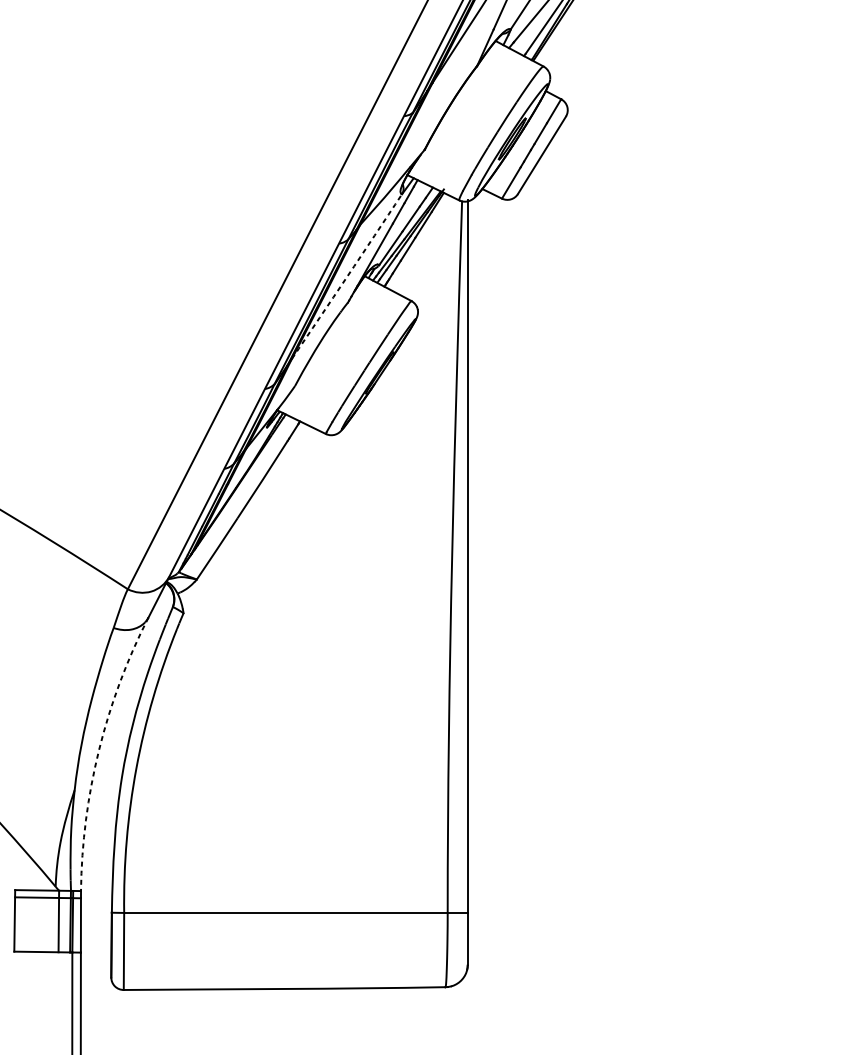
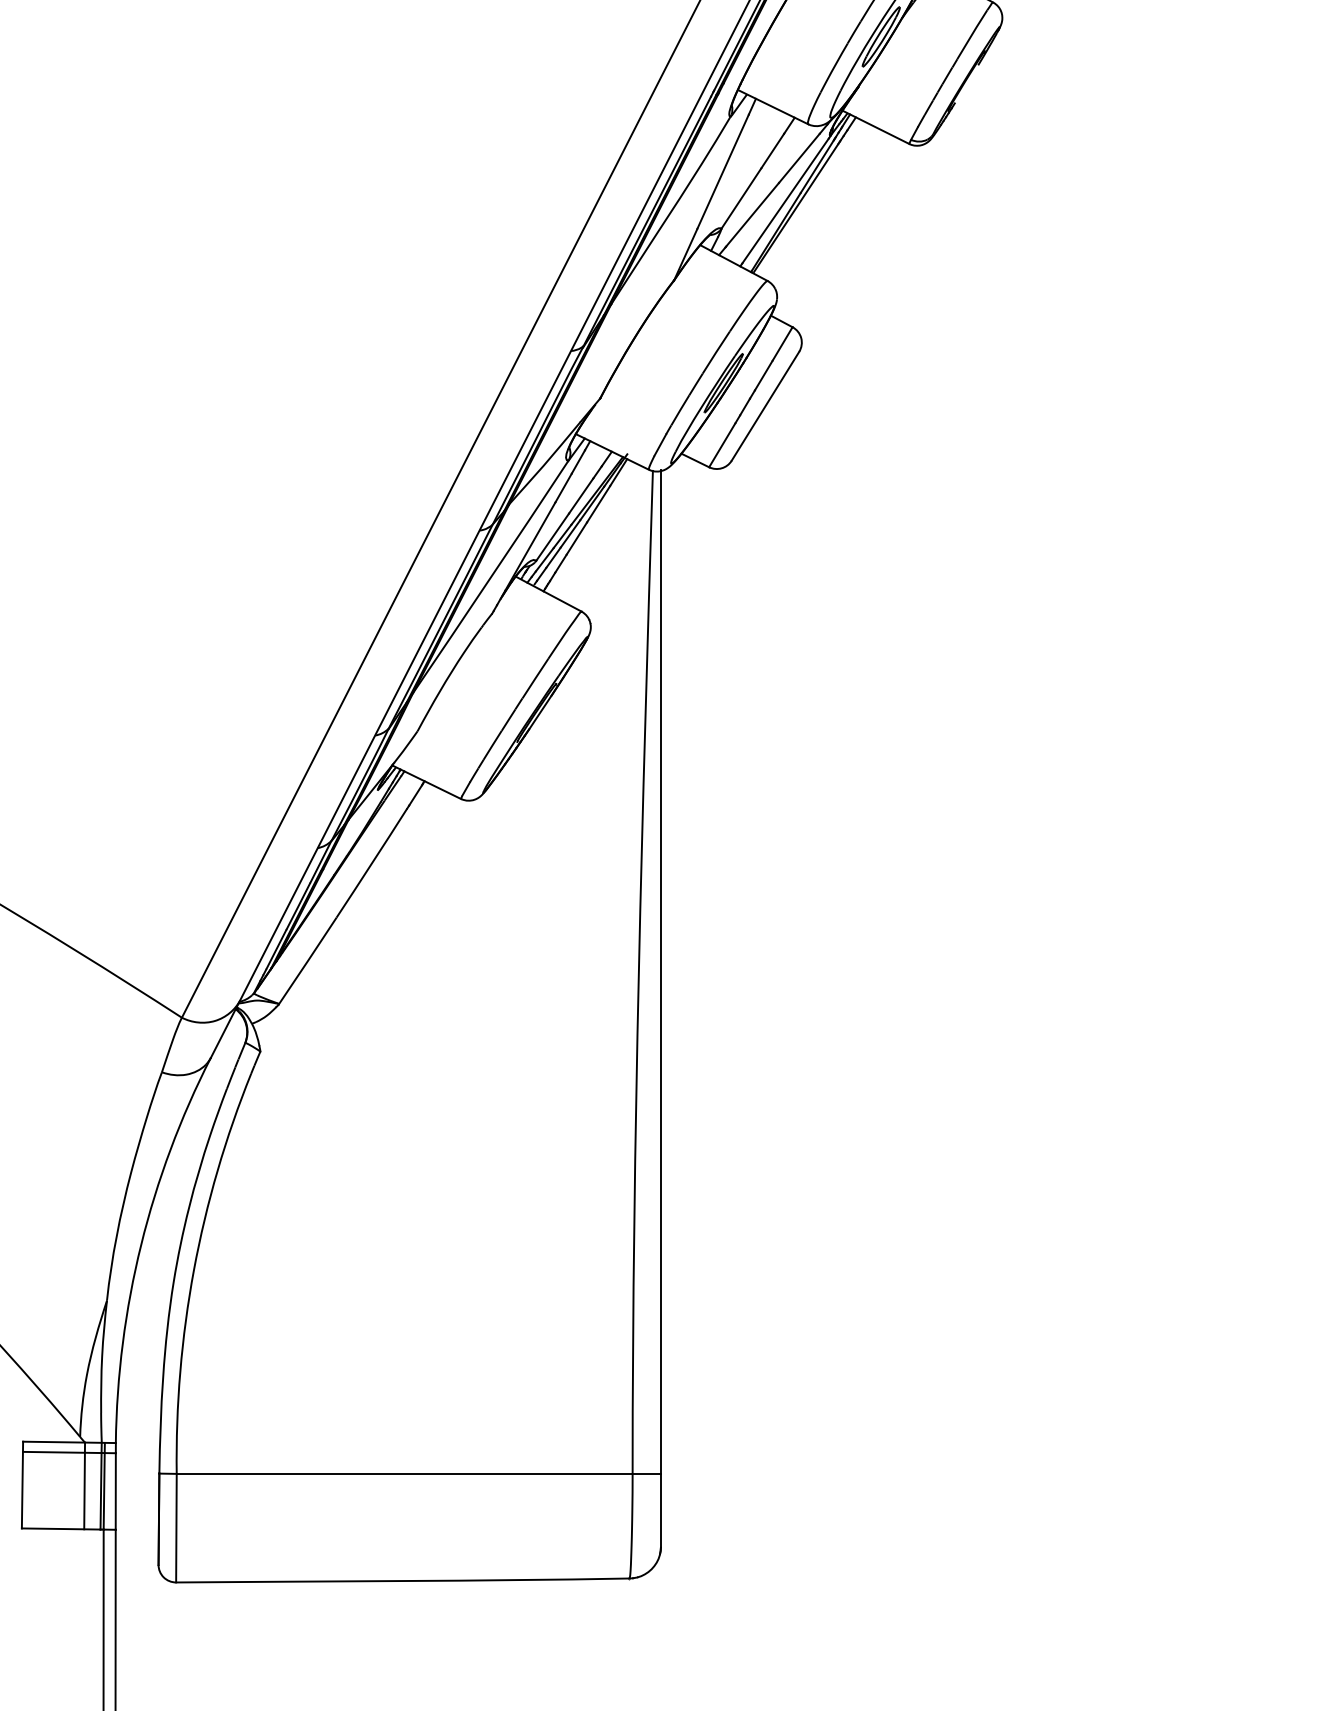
arc: (347, 276) -> (491, 577), dashed -> solid
arc: (99, 750) -> (141, 1244), dashed -> solid

